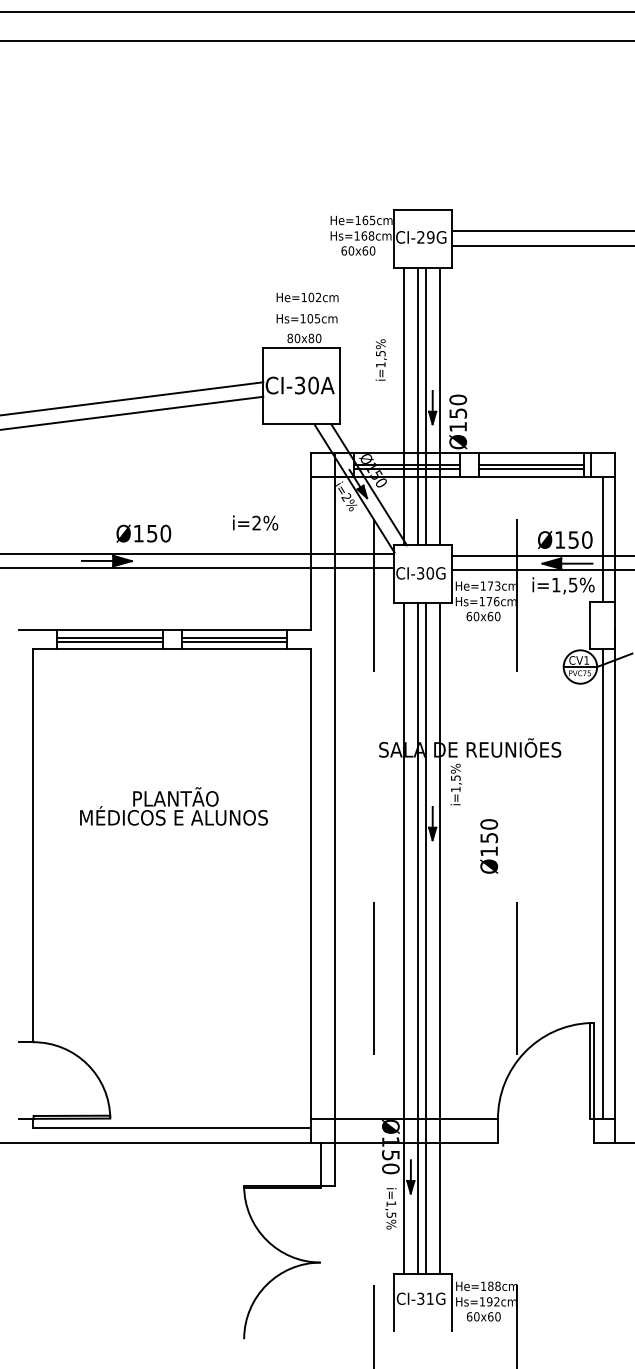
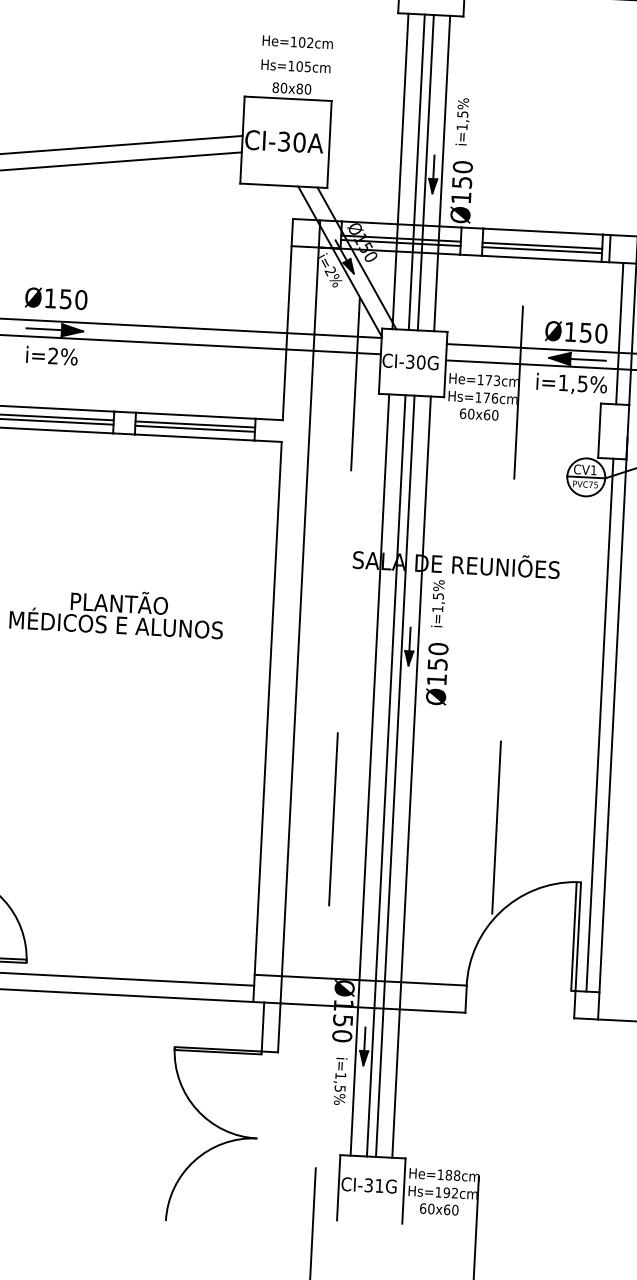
text: (380, 359) -> (462, 121), moved
text: (255, 522) -> (51, 355), moved
text: (143, 533) -> (55, 298), moved
text: (489, 846) -> (437, 674), moved

